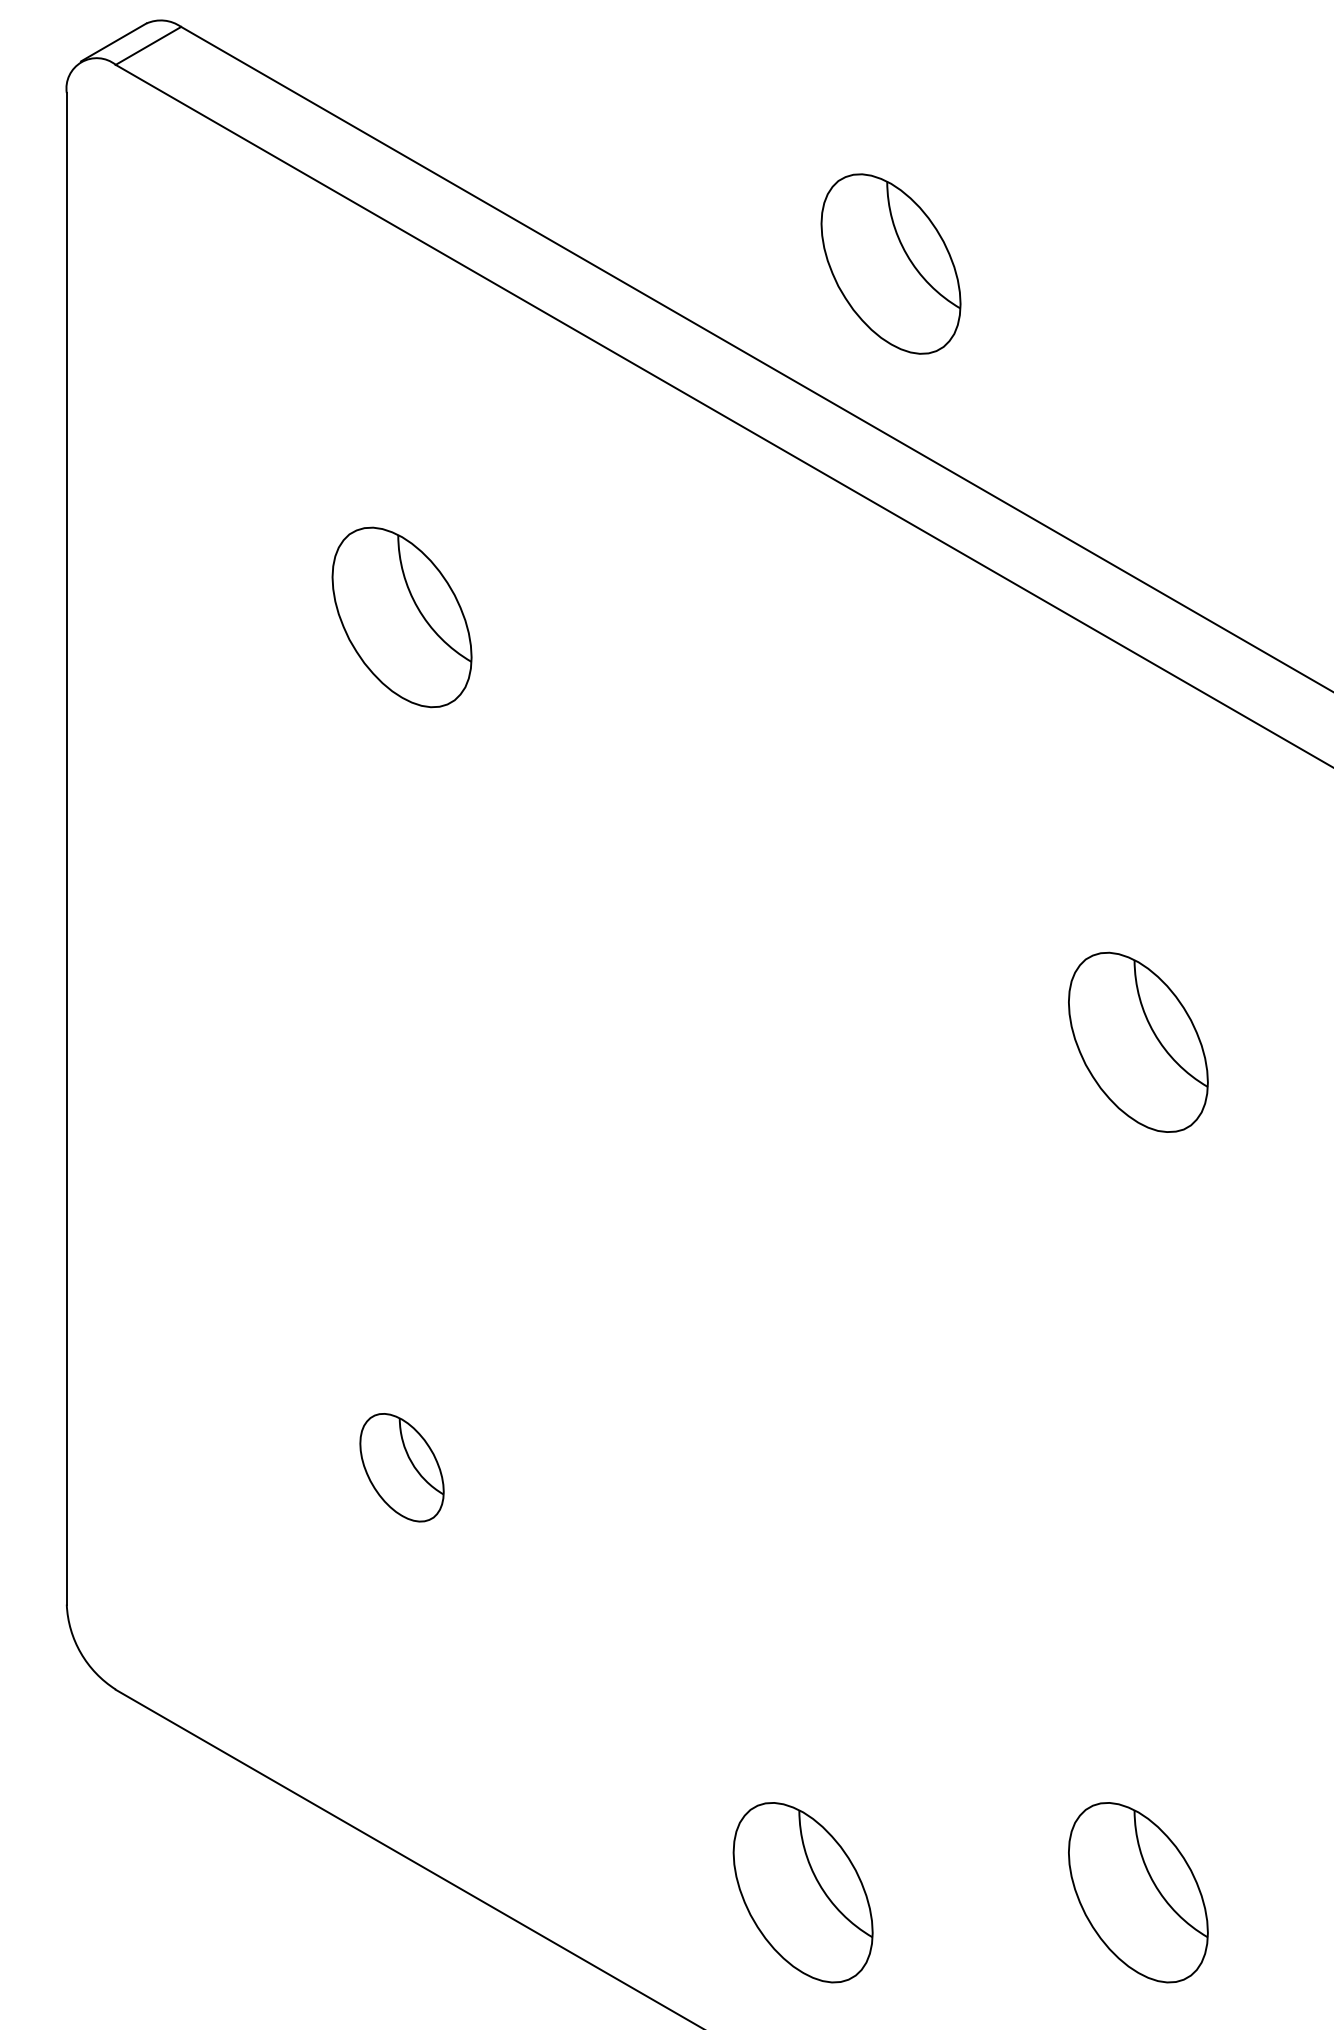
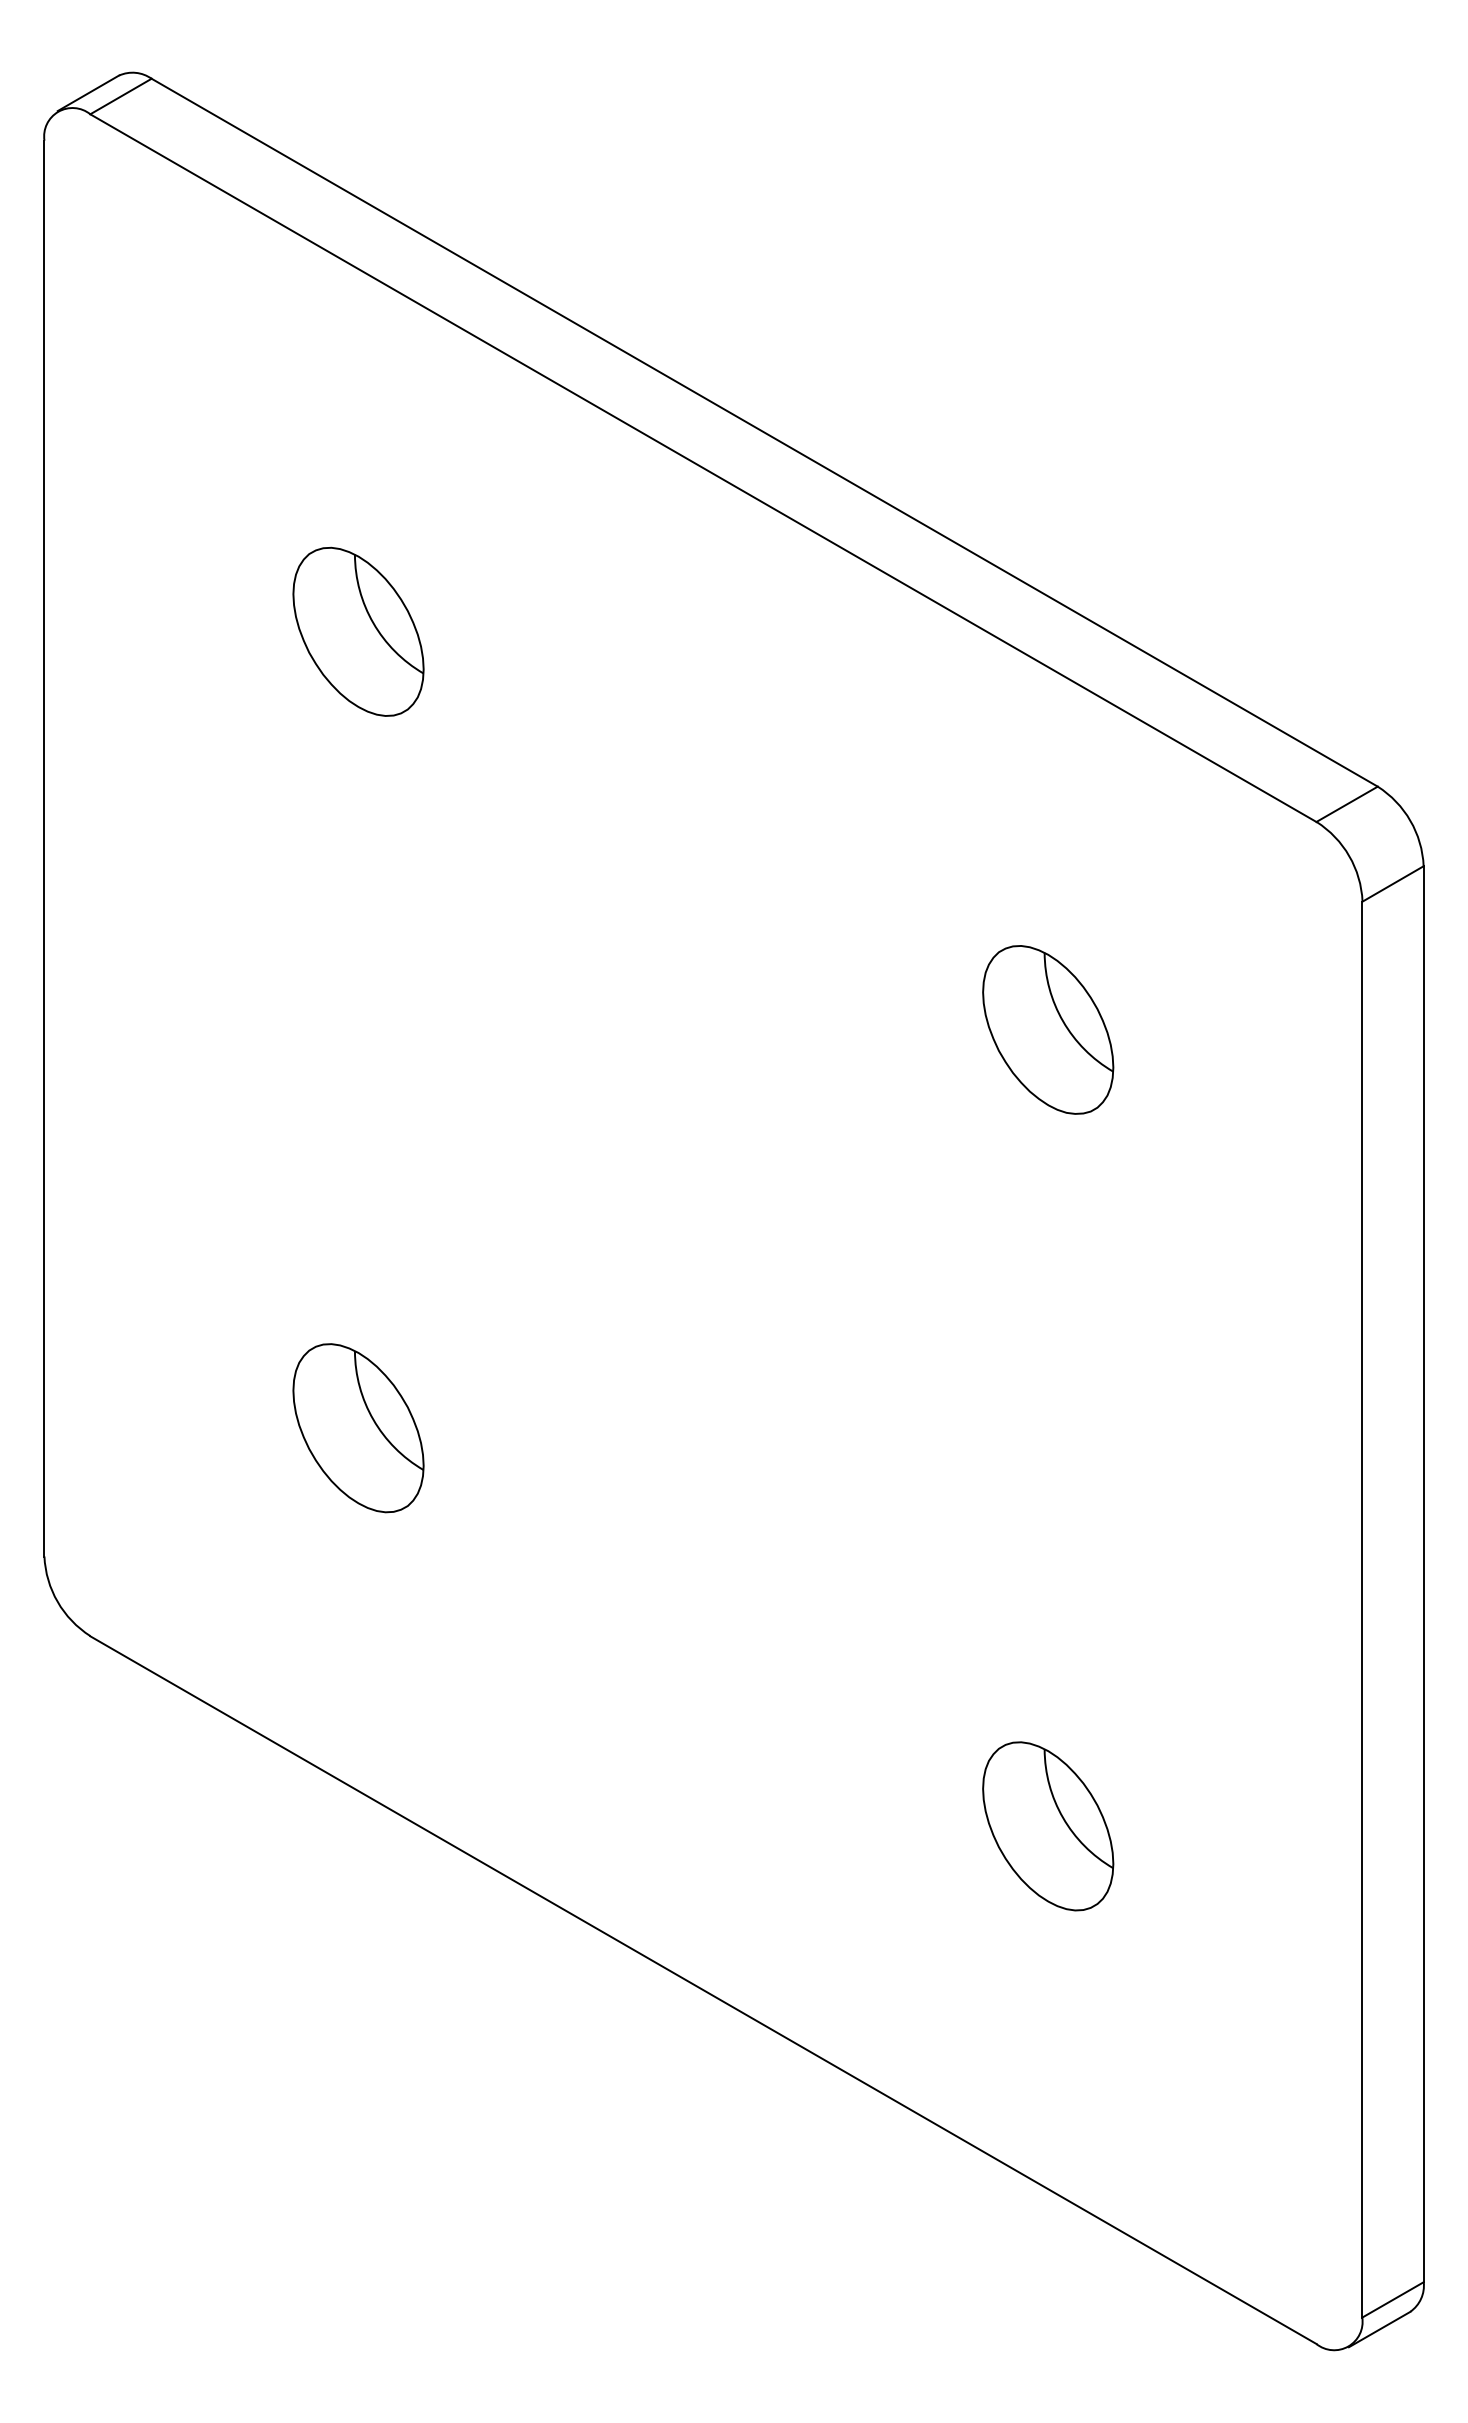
part: (891, 263) -> (816, 300), removed
part: (402, 1467) -> (358, 1428), size x1.67
part: (803, 1892) -> (734, 1826), removed

